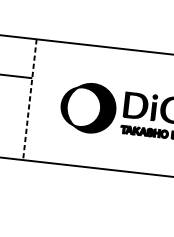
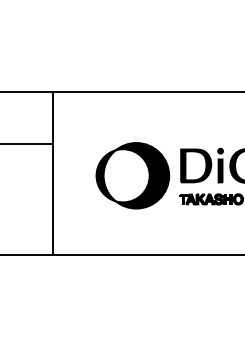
line: (30, 99) -> (53, 173), dashed -> solid

